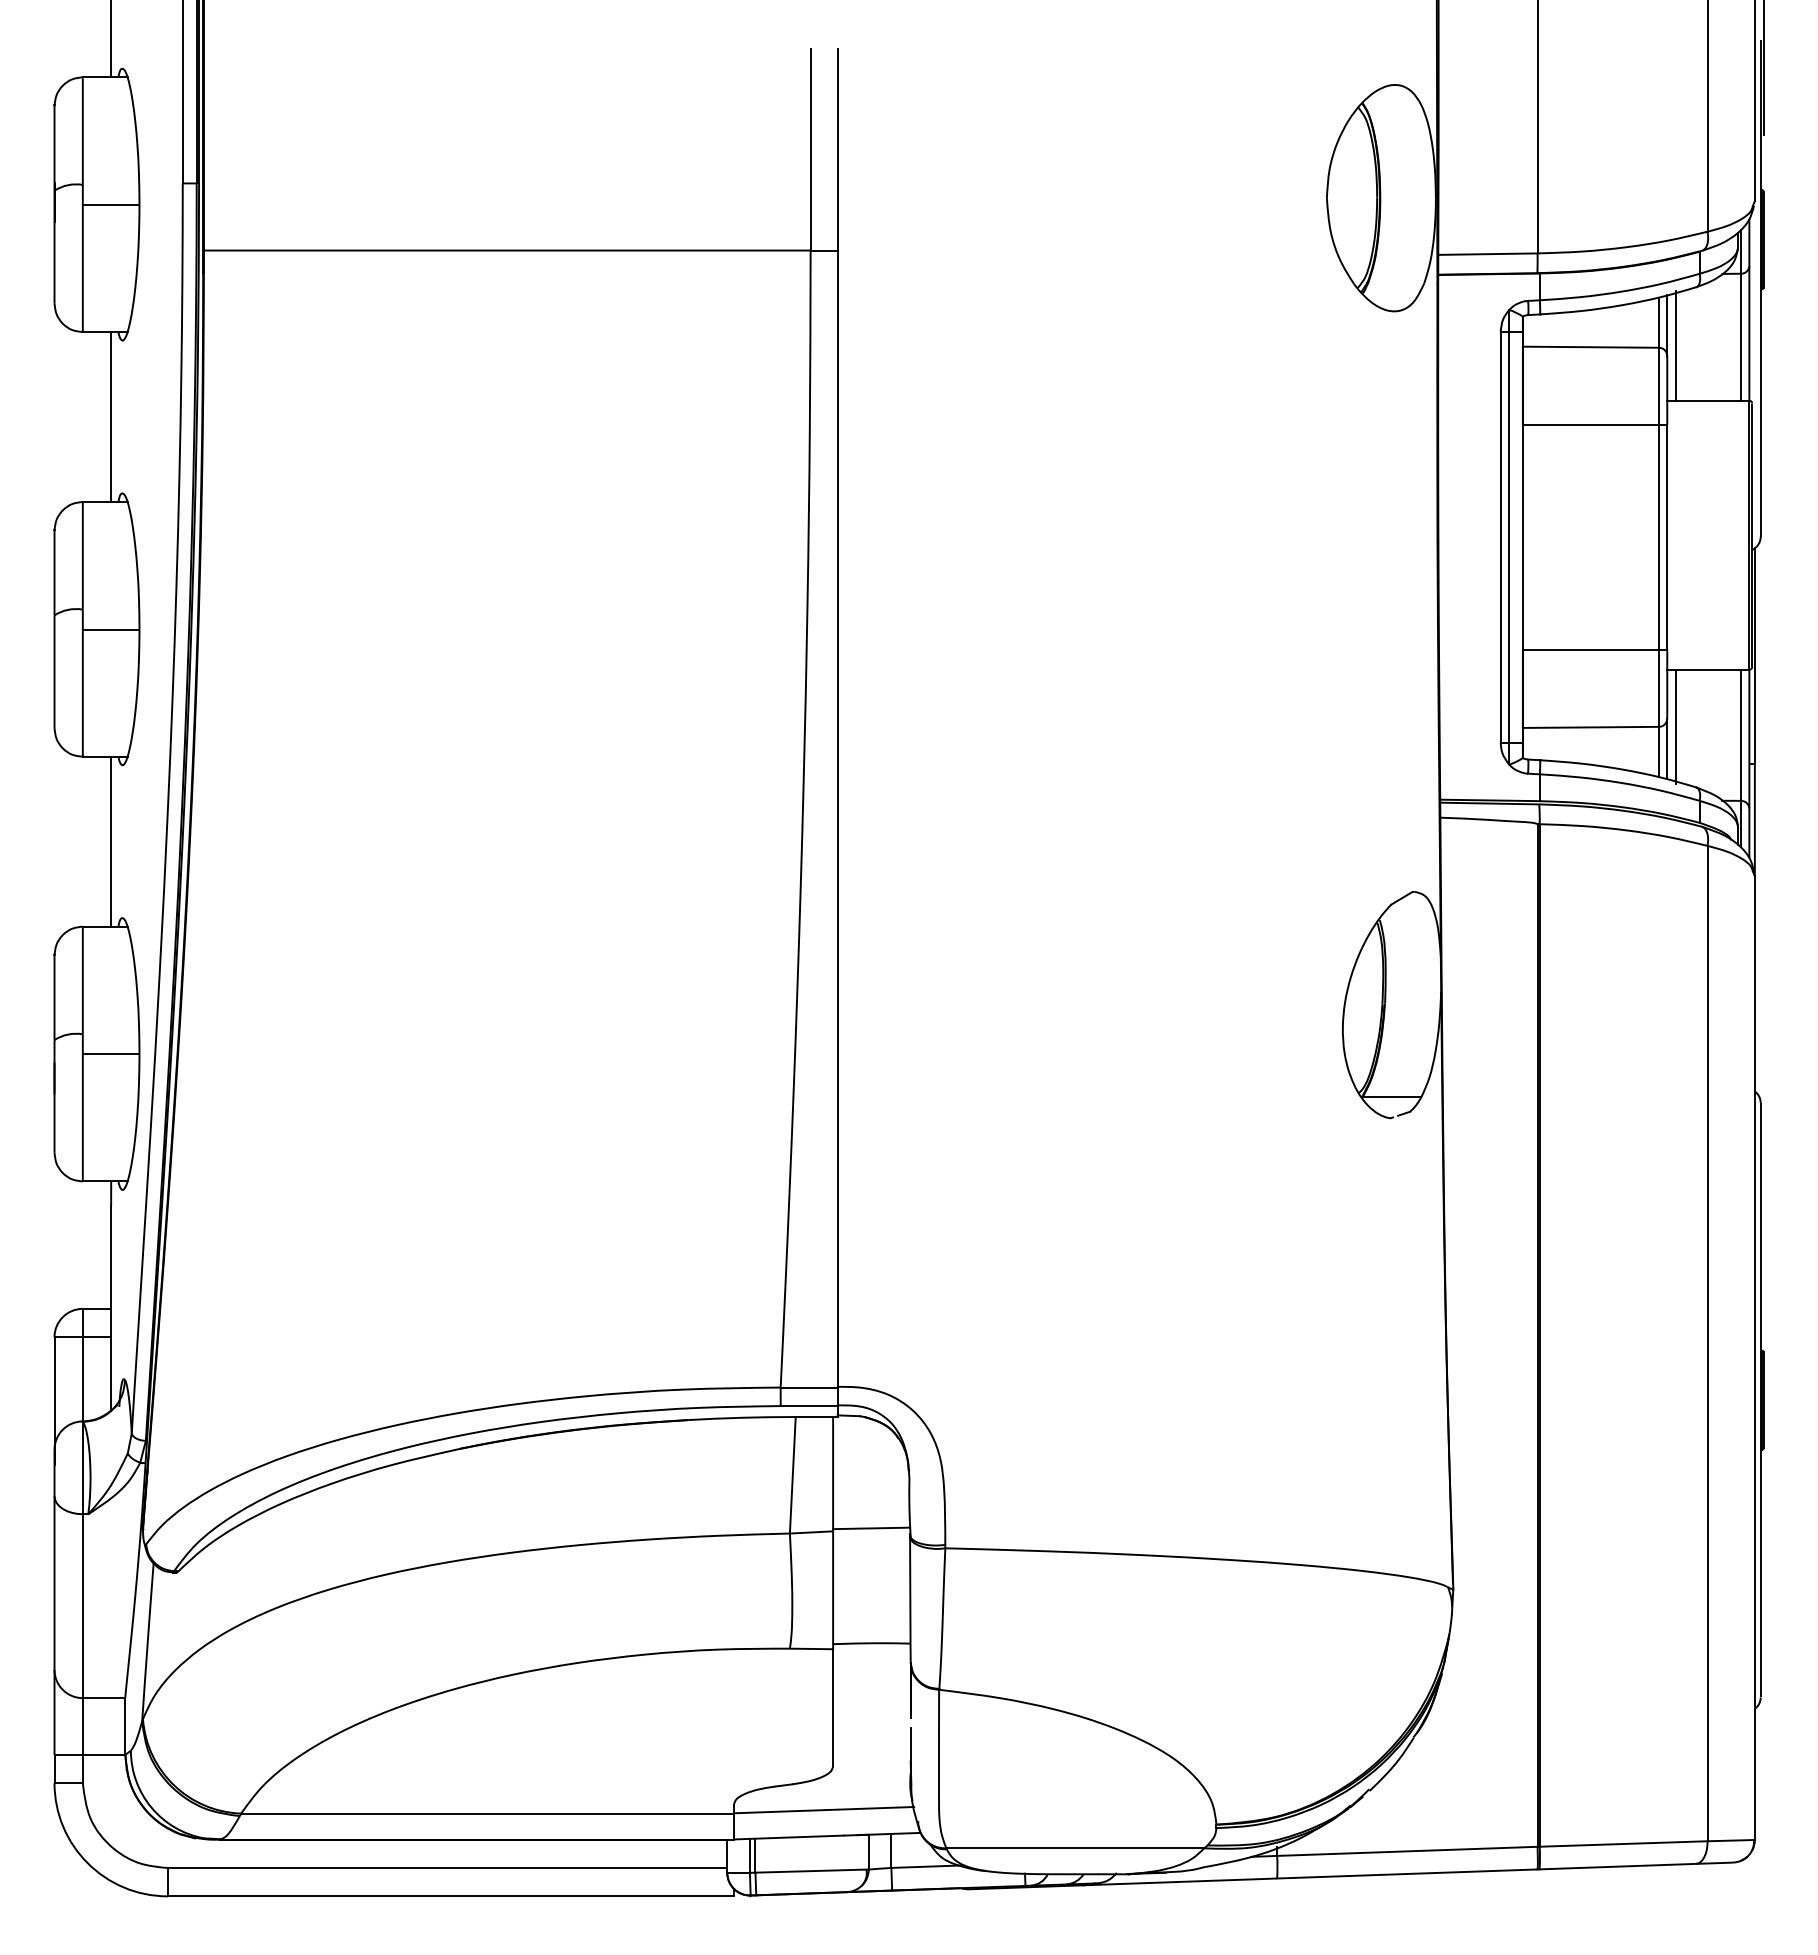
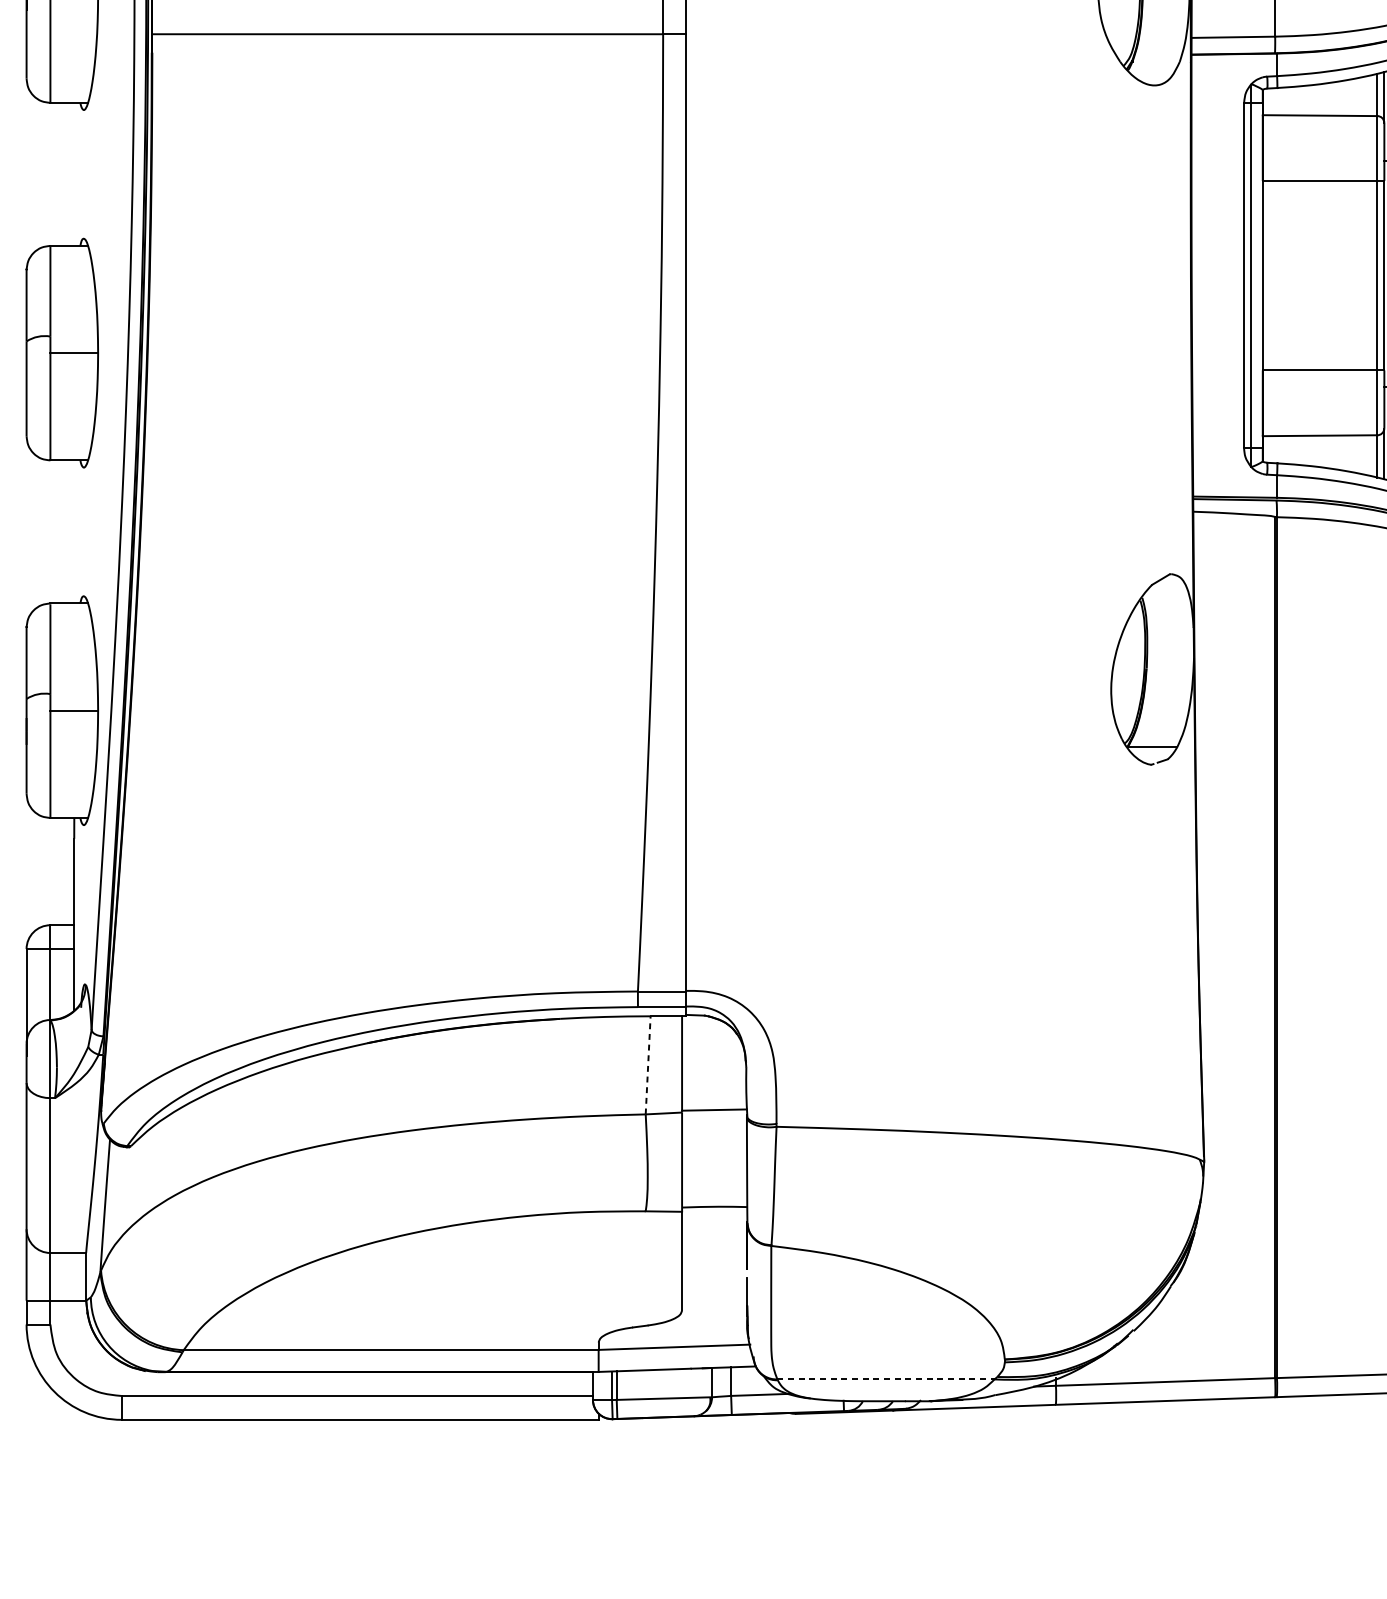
line: (111, 416) -> (74, 173), removed
line: (111, 841) -> (74, 531), removed
line: (792, 1474) -> (647, 1064), solid -> dashed
line: (1075, 1848) -> (886, 1379), solid -> dashed

